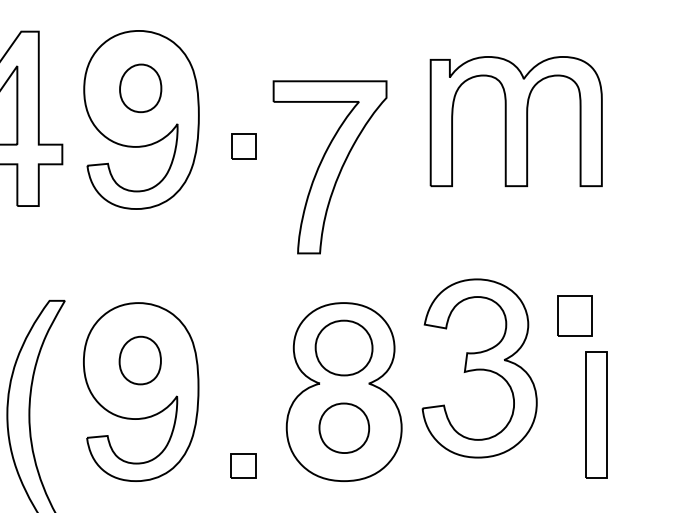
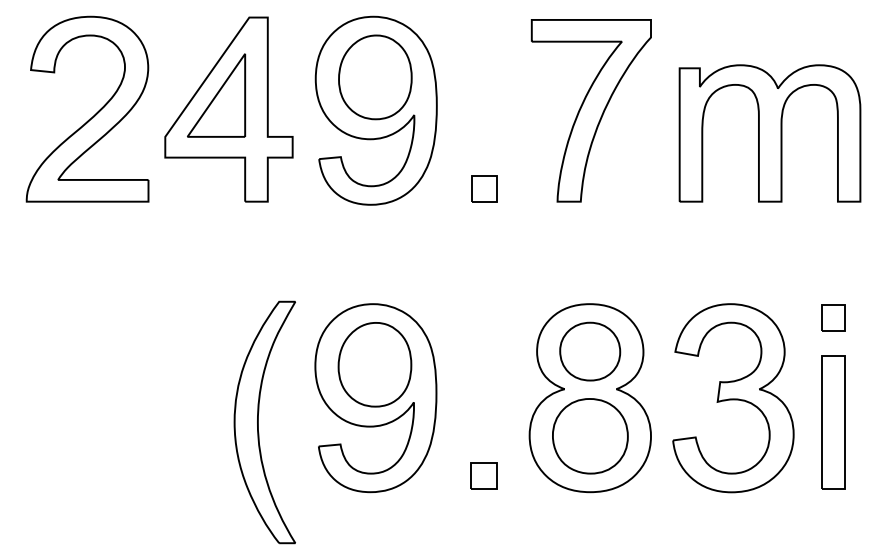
part: (140, 88) -> (375, 77), size x1.67
part: (515, 121) -> (769, 133), moved
part: (244, 146) -> (484, 188), moved
part: (329, 167) -> (590, 110), moved
part: (574, 315) -> (833, 317), size x0.62
part: (139, 360) -> (374, 364), size x1.67
part: (479, 368) -> (733, 398), moved
part: (596, 415) -> (833, 422), moved
part: (344, 428) -> (590, 436), size x1.43

